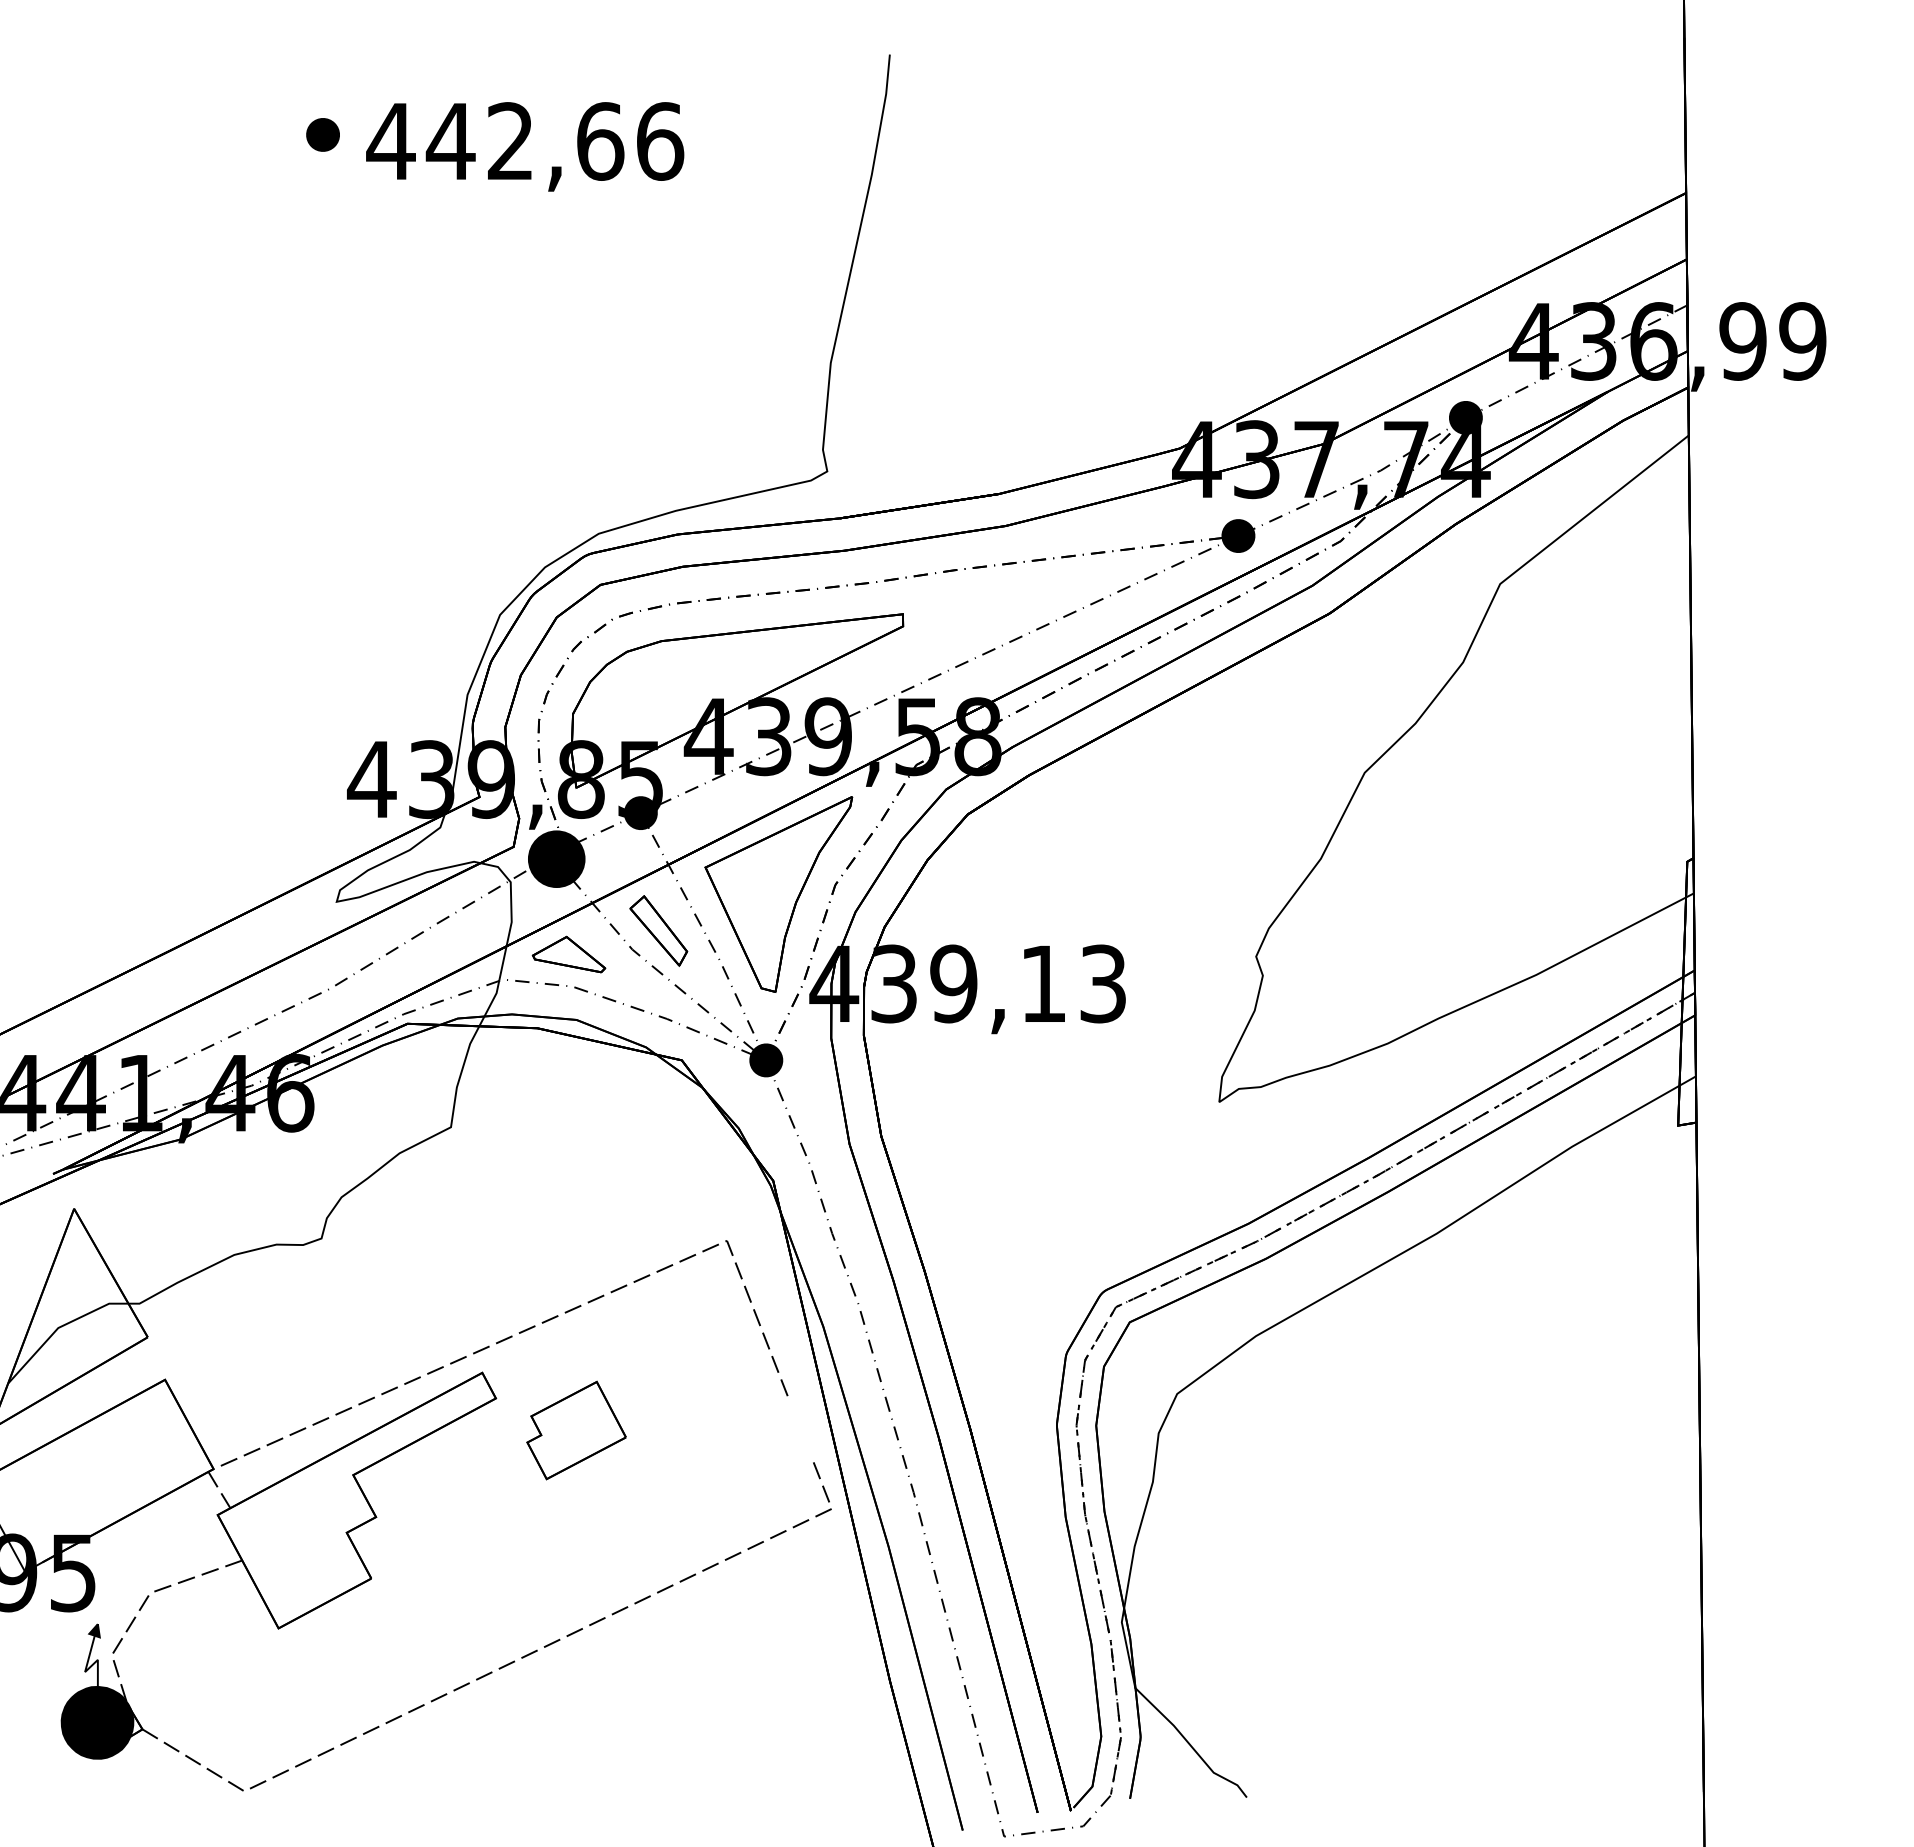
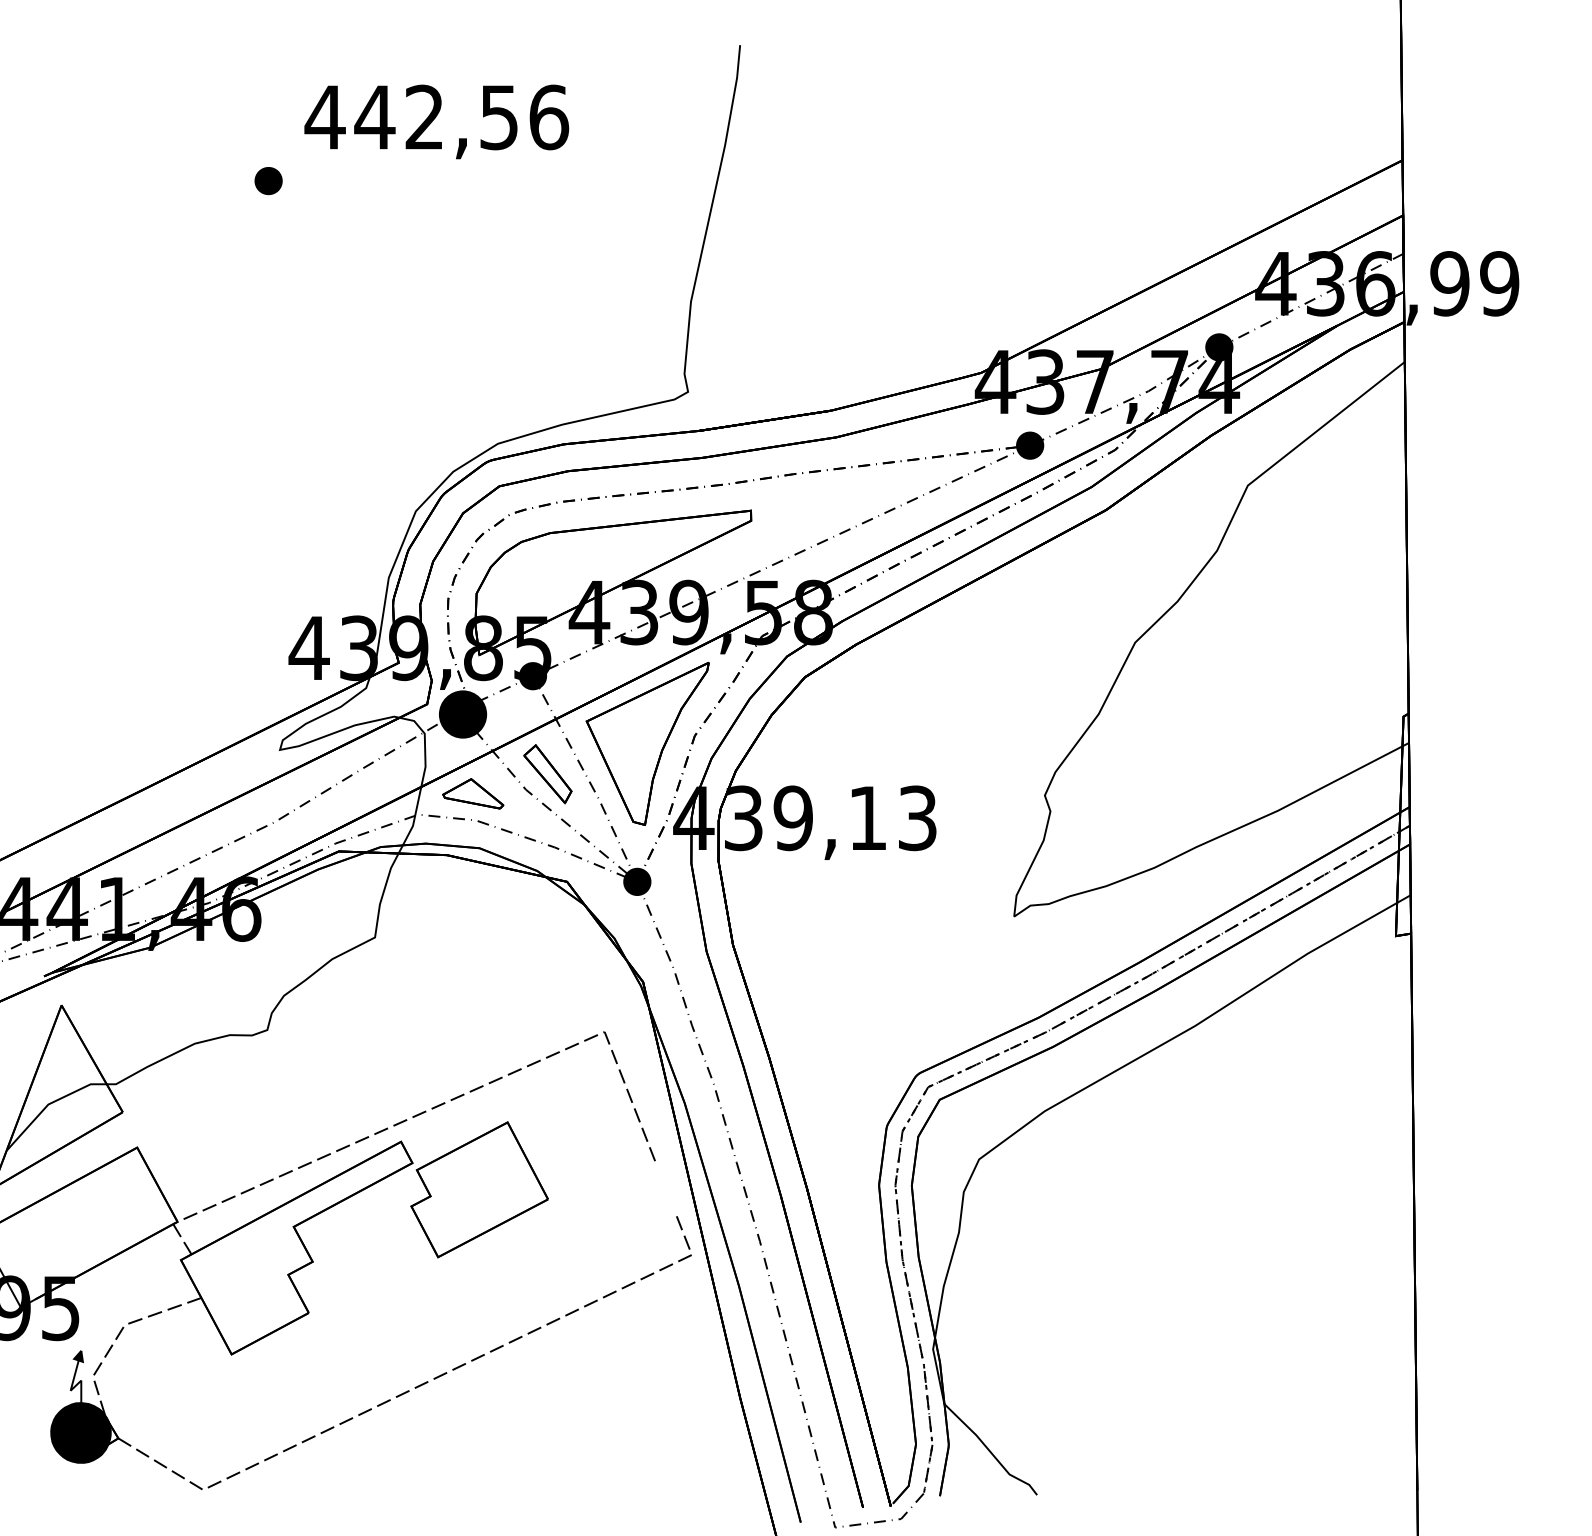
part: (322, 134) -> (268, 180), moved
text: (600, 141) -> (499, 117), 442,66 -> 442,56
part: (576, 1430) -> (479, 1189), size x1.67

